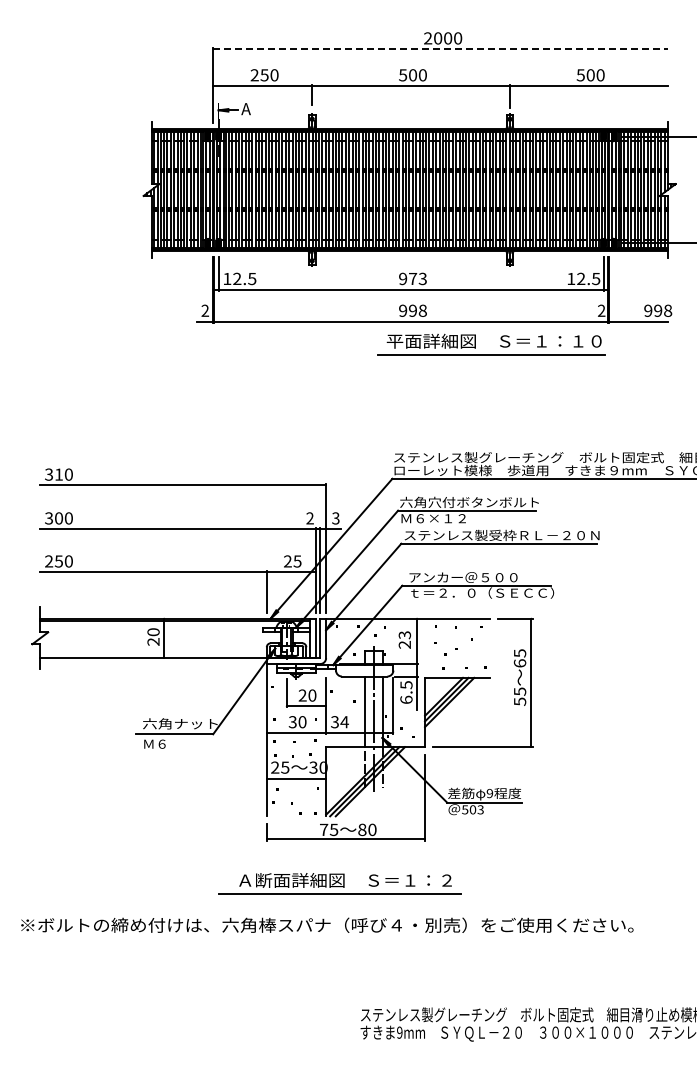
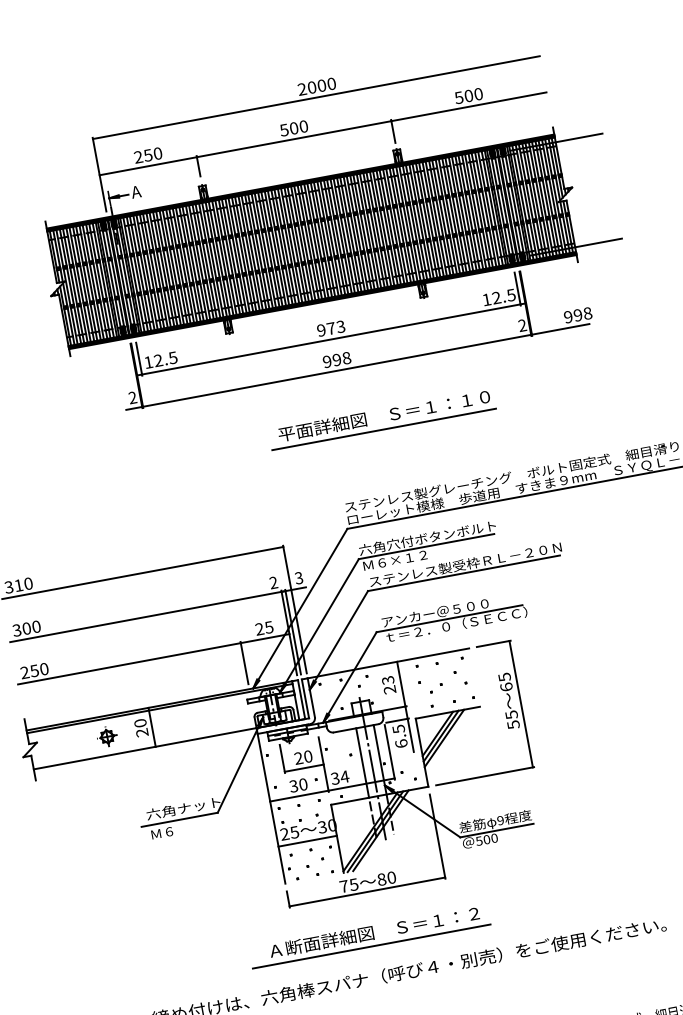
line: (440, 49) -> (316, 98), dashed -> solid
part: (500, 345) -> (391, 418), moved
part: (118, 639) -> (107, 736), added
text: (480, 809) -> (494, 837), 503 -> 500

